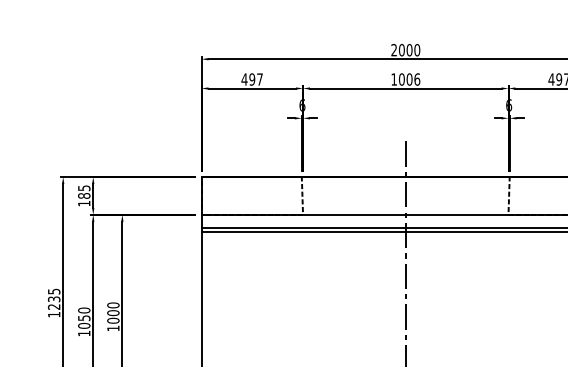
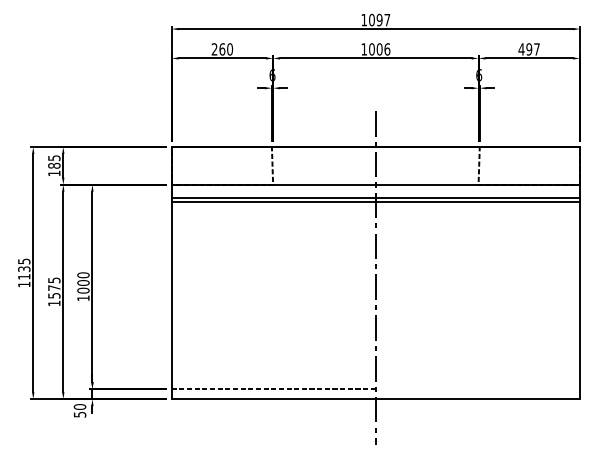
text: (405, 49) -> (375, 19), 2000 -> 1097
text: (252, 79) -> (222, 49), 497 -> 260
text: (54, 306) -> (24, 276), 1235 -> 1135
text: (84, 317) -> (54, 287), 1050 -> 1575

